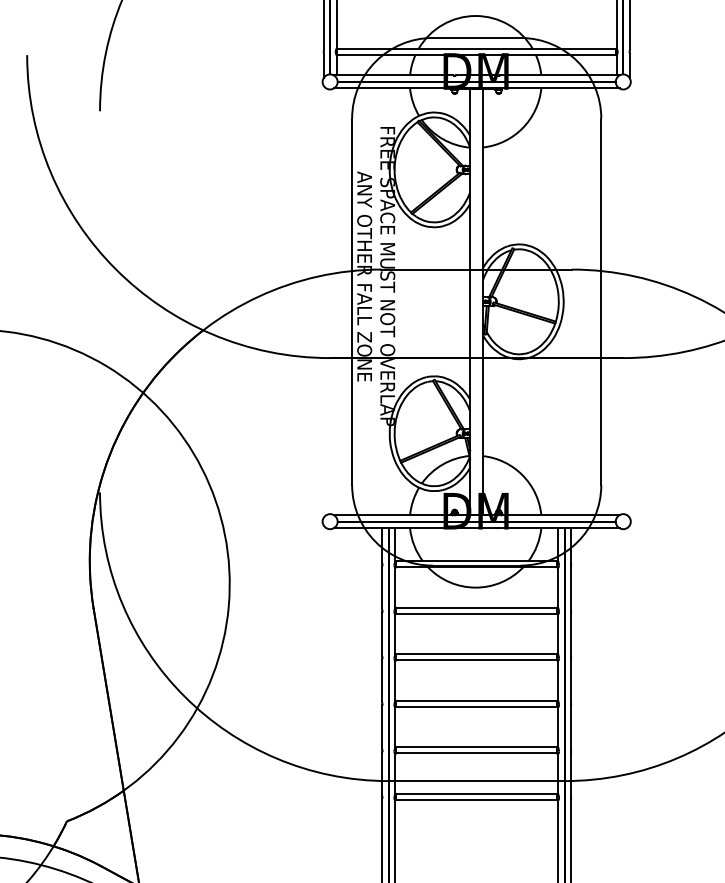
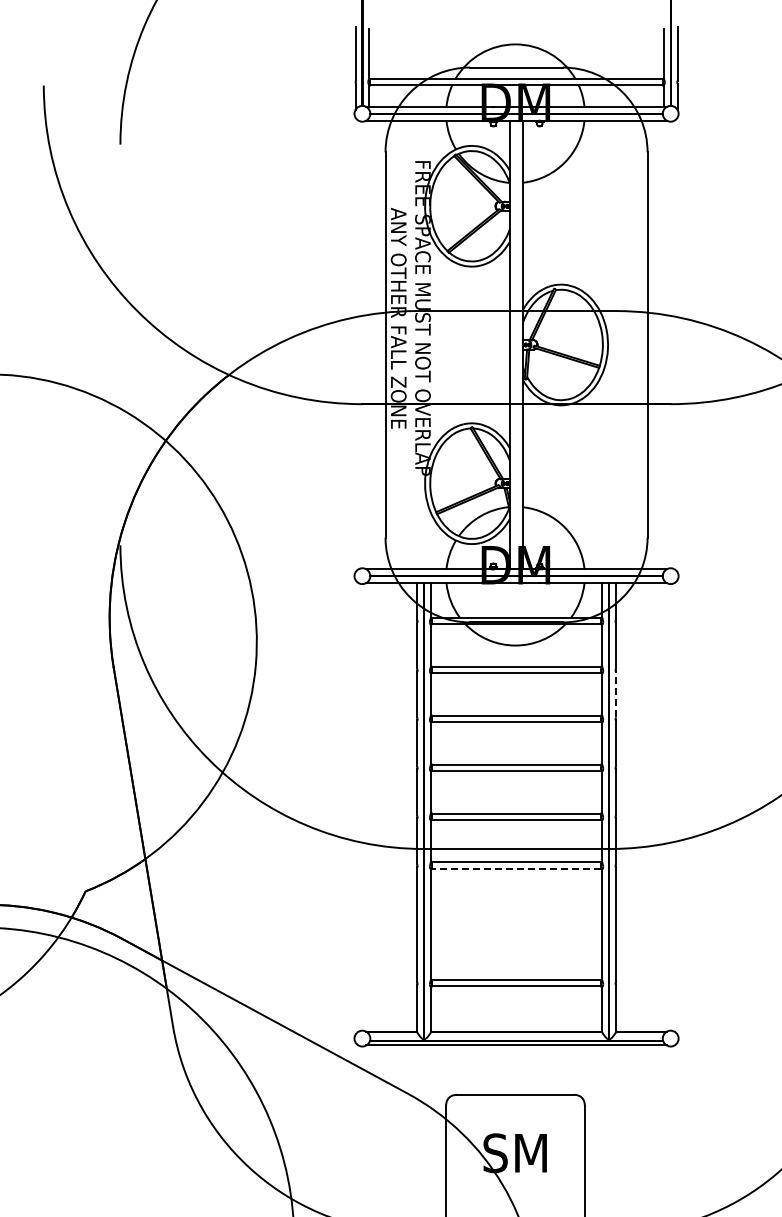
line: (570, 634) -> (615, 694), solid -> dashed
line: (476, 799) -> (516, 868), solid -> dashed

